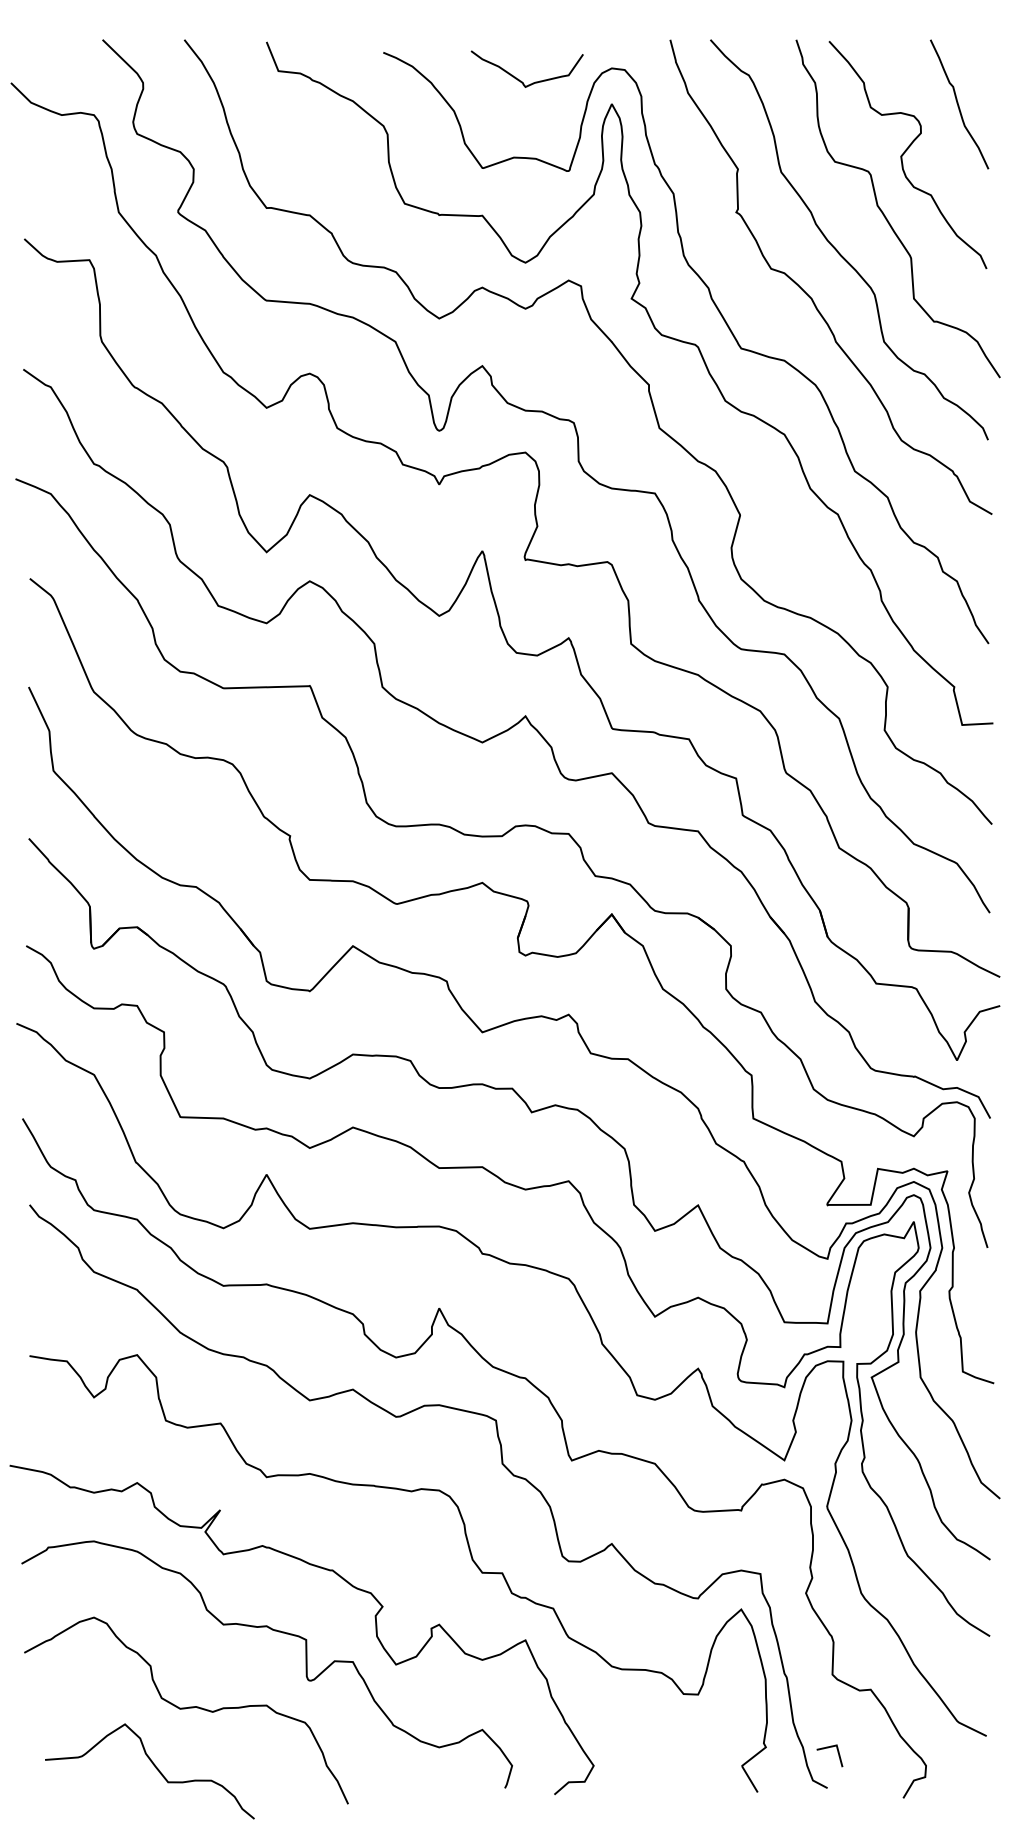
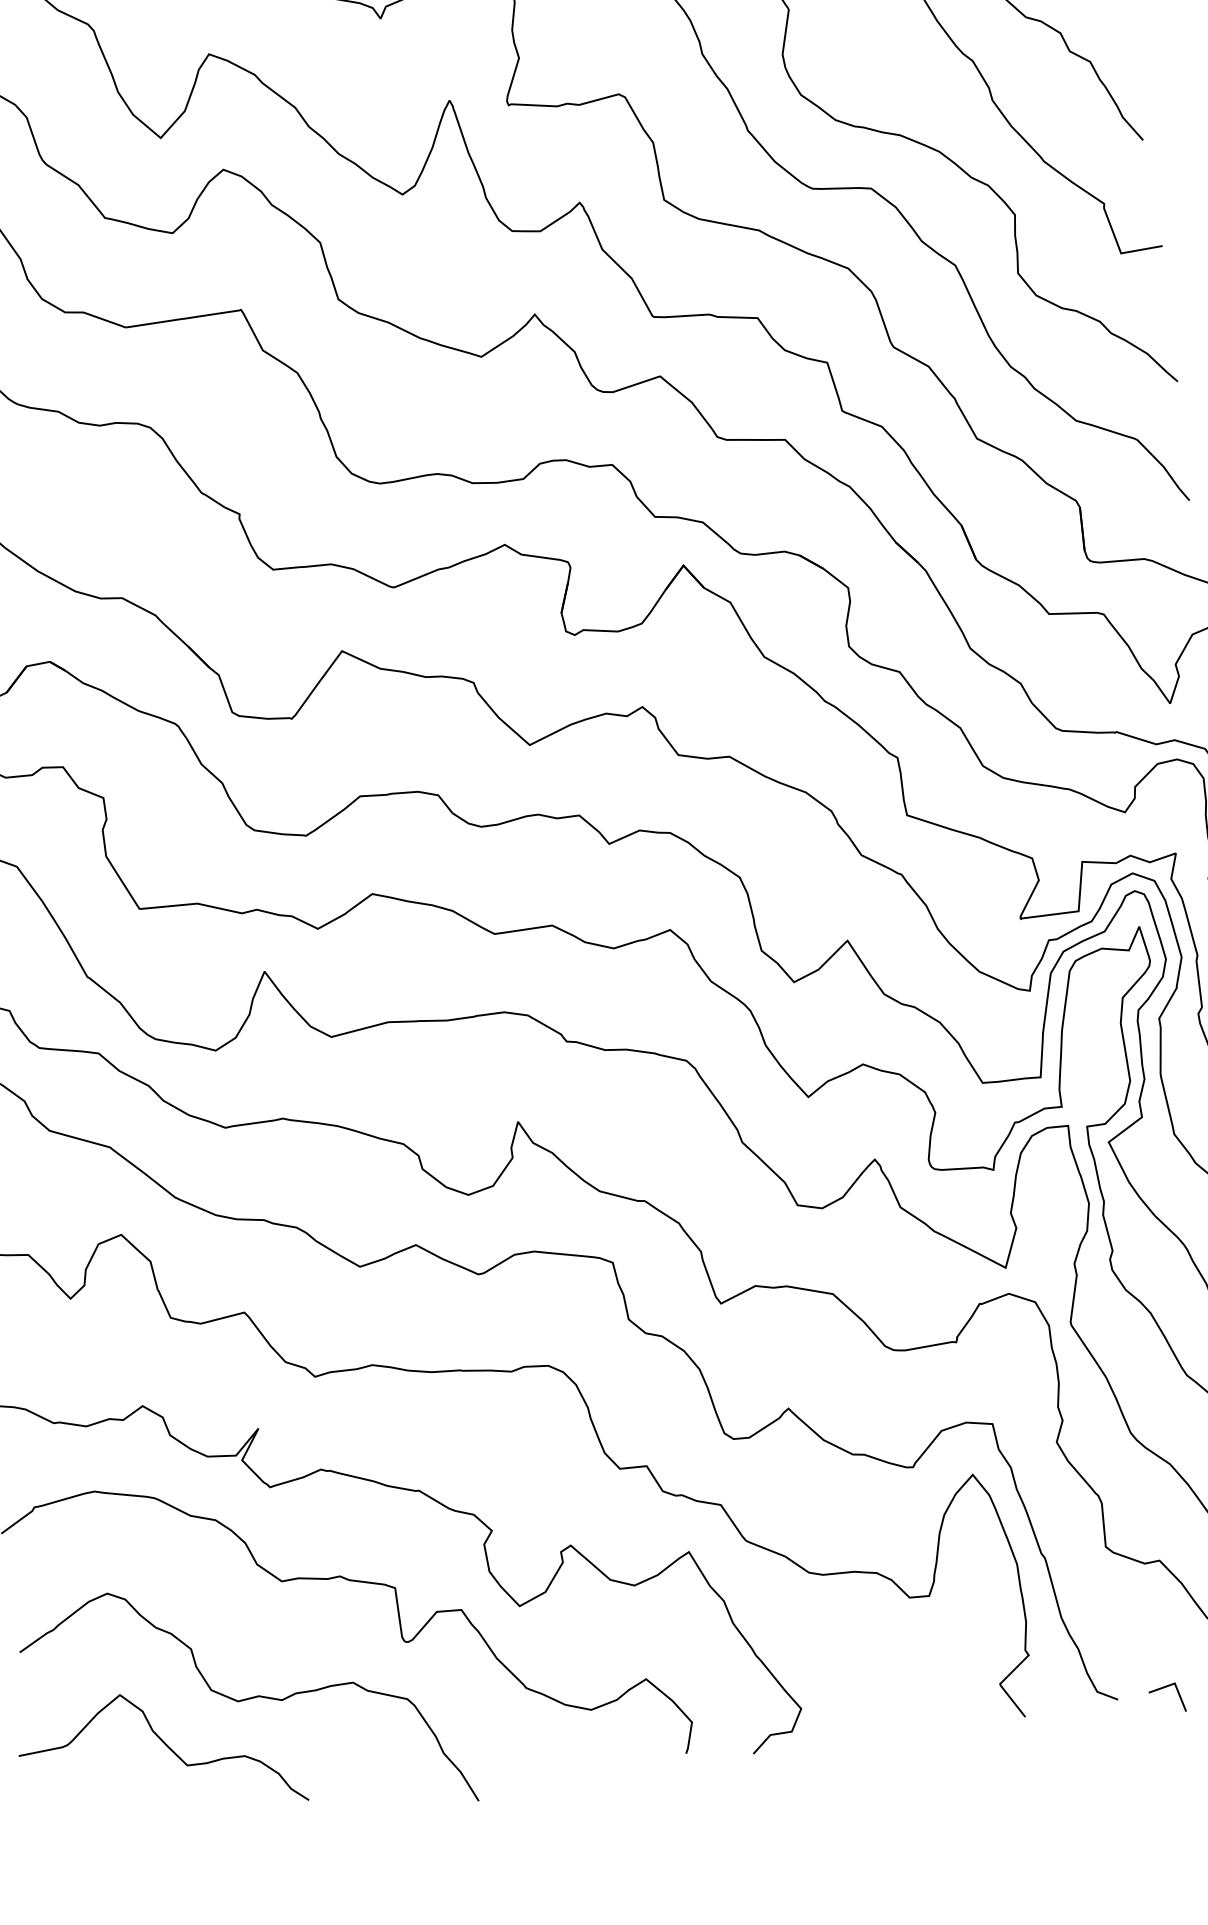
line: (828, 1748) -> (1164, 1688), moved
curve: (155, 1768) -> (168, 1749), moved

